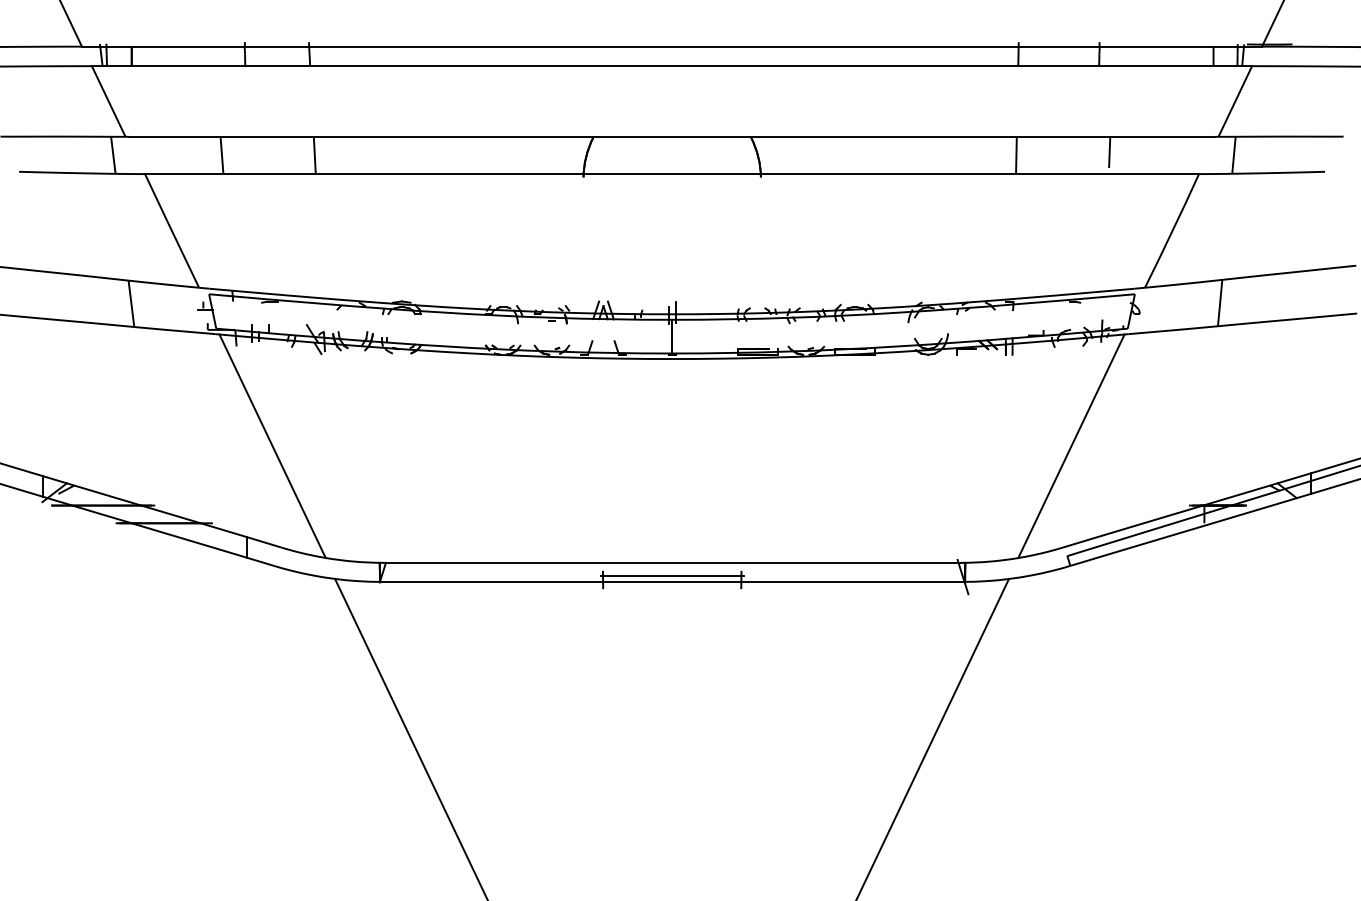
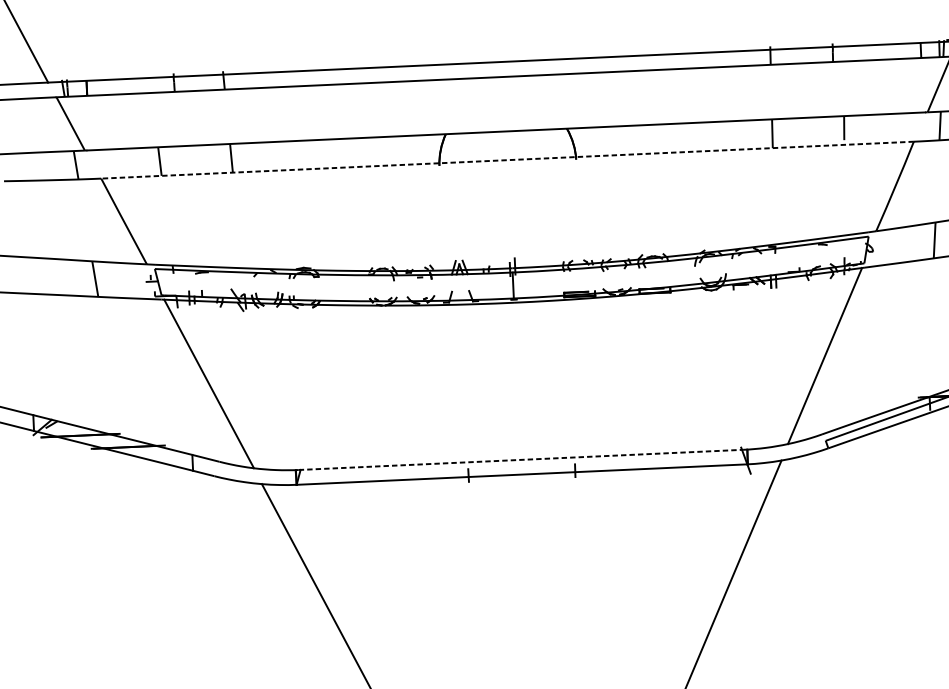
line: (672, 174) -> (507, 160), solid -> dashed
line: (672, 562) -> (521, 459), solid -> dashed
line: (672, 576) -> (522, 470), removed

